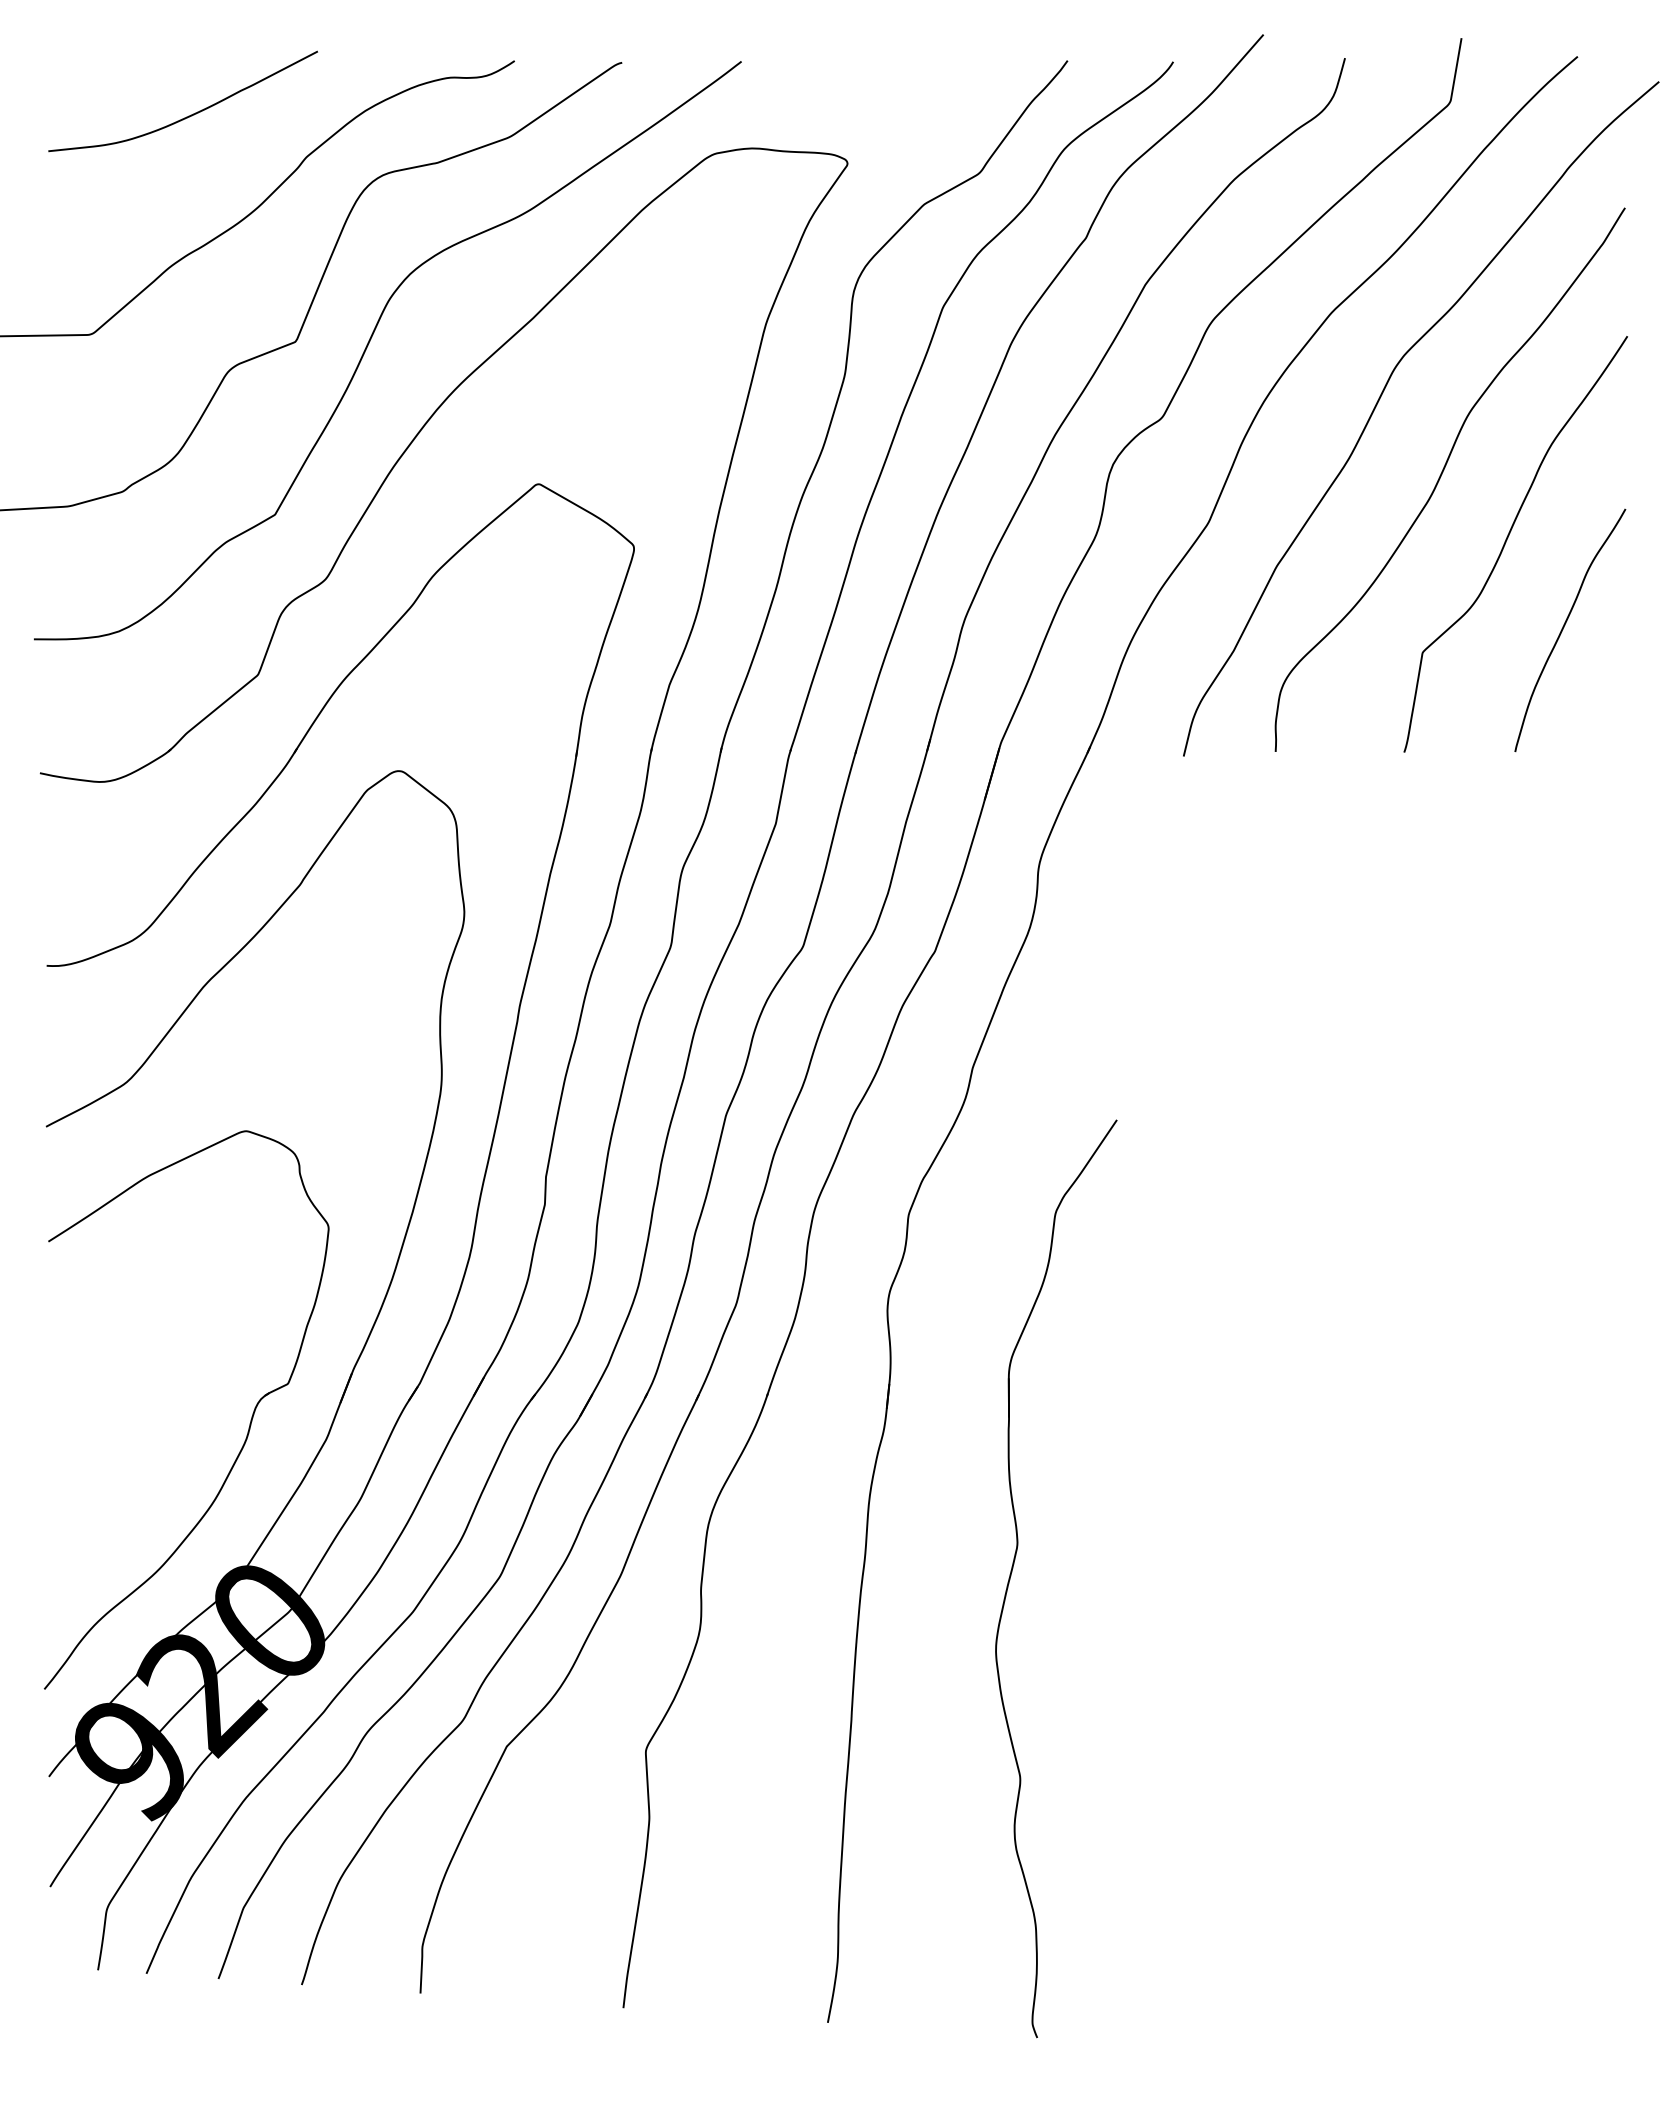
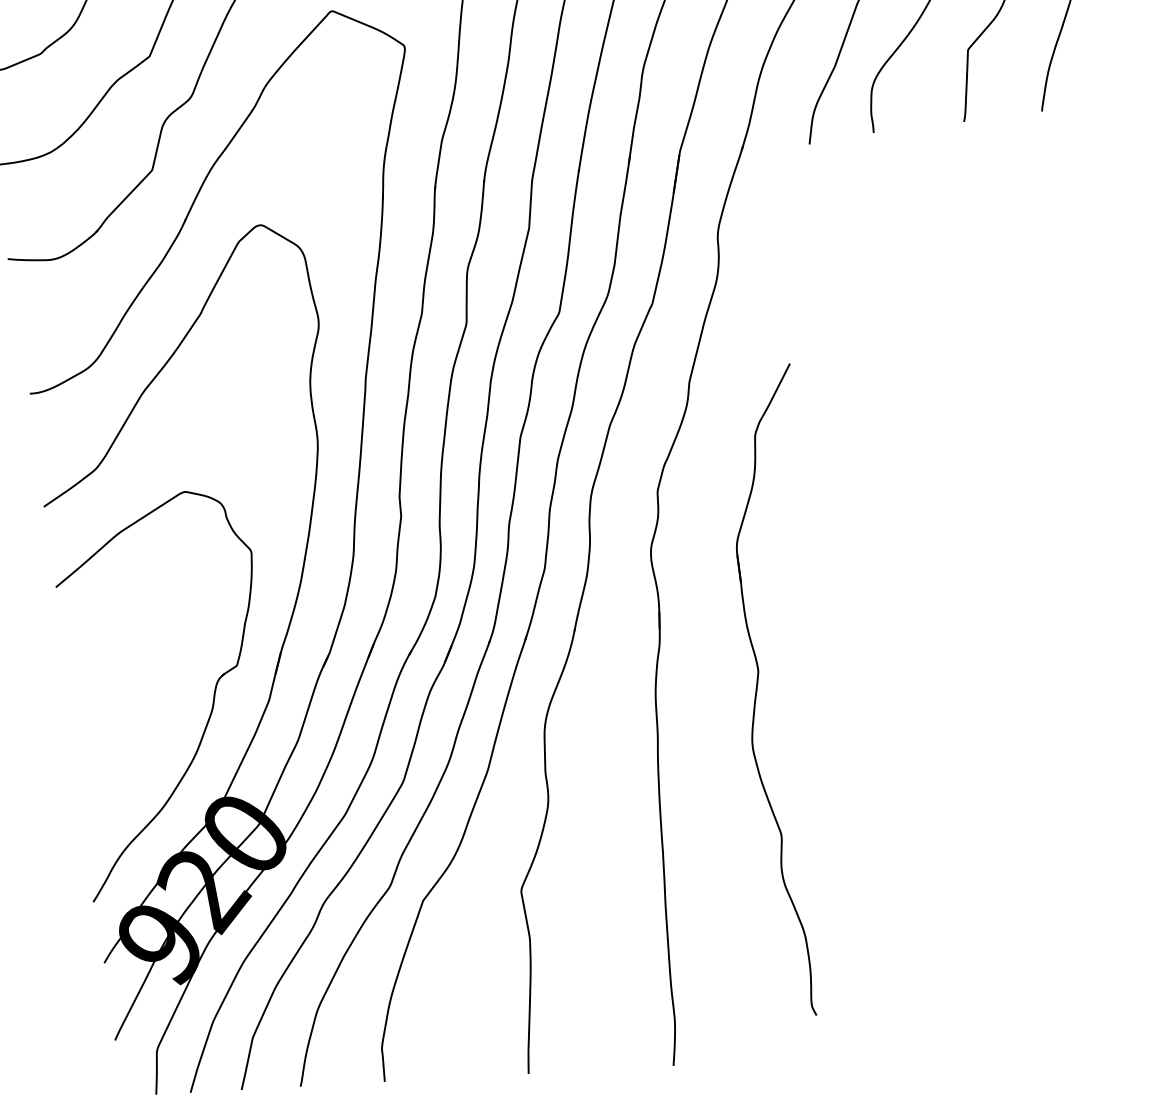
part: (1013, 1568) -> (757, 687), moved

